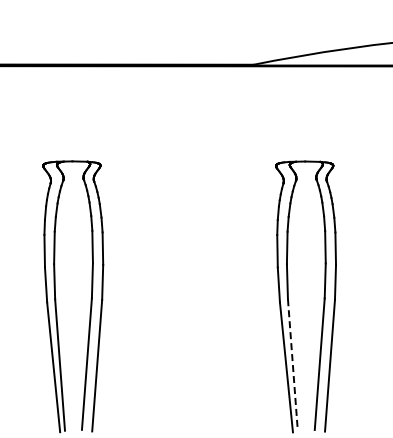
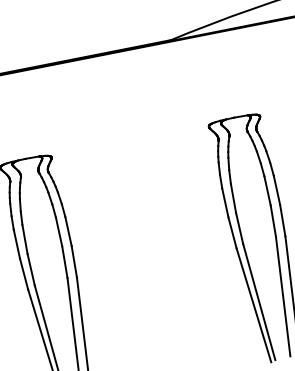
line: (292, 365) -> (258, 302), dashed -> solid

